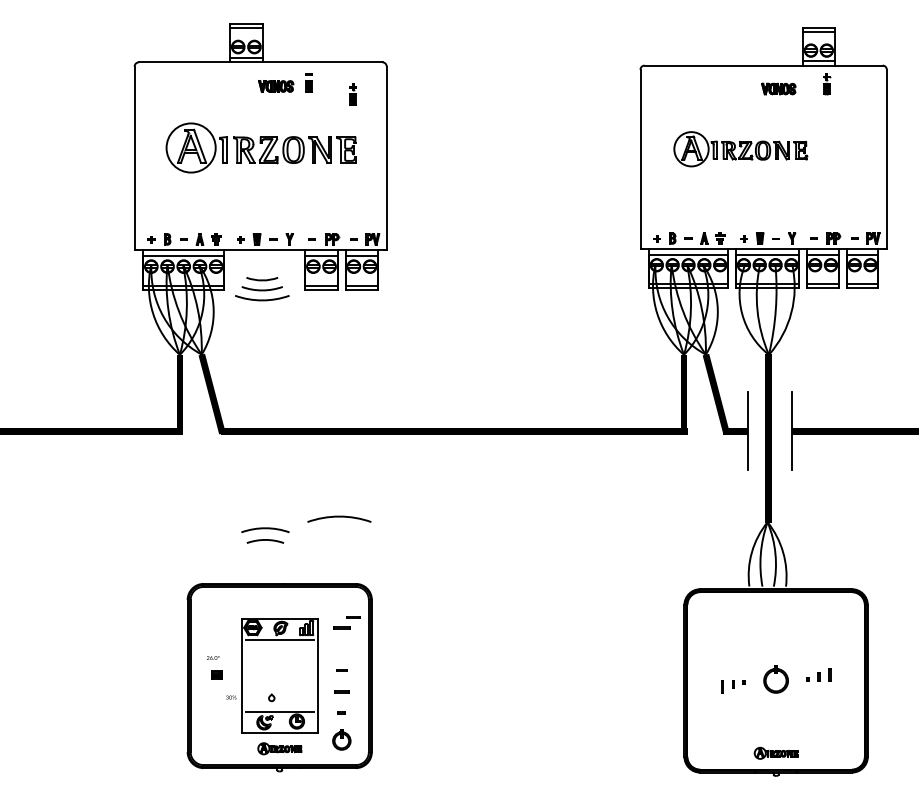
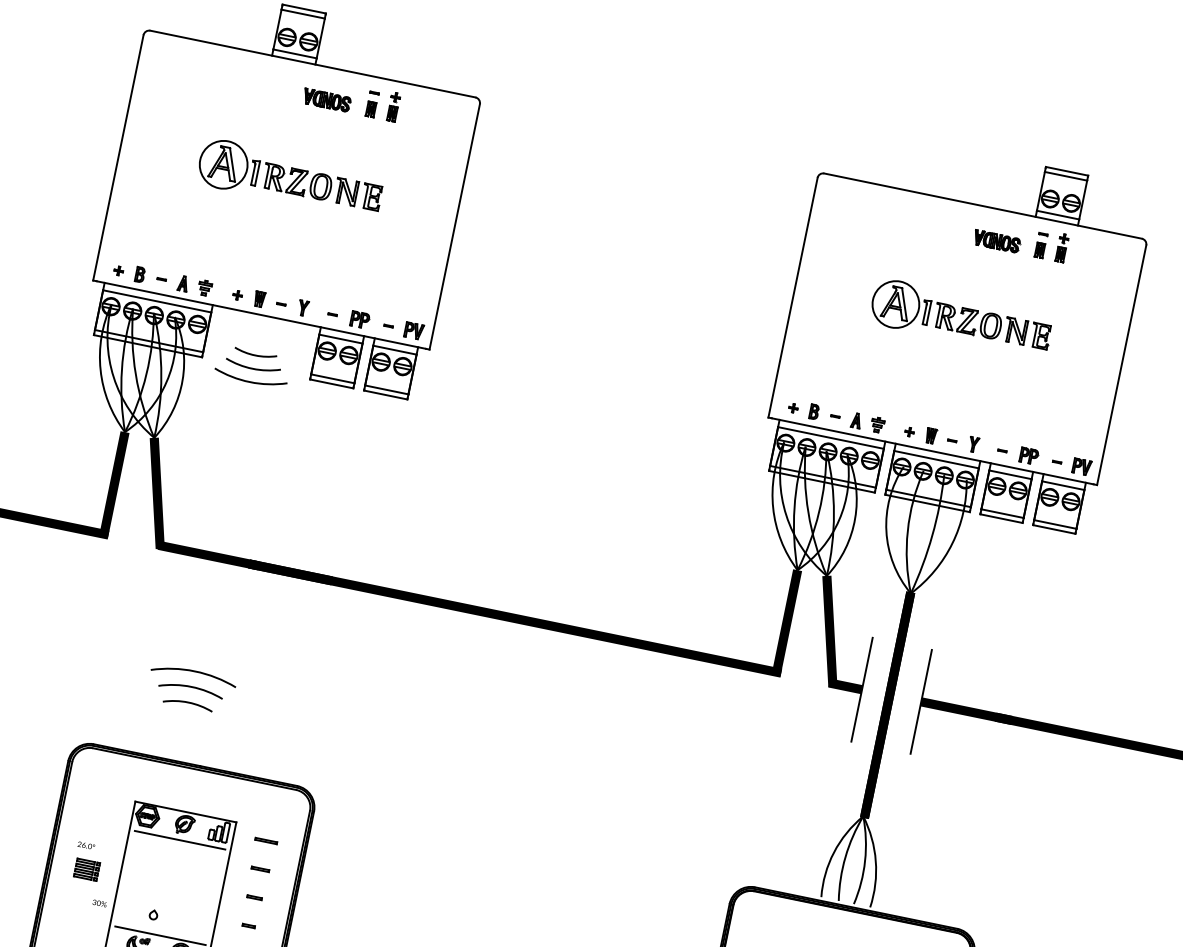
part: (811, 85) -> (1041, 245), added
part: (352, 94) -> (392, 107), moved
part: (261, 147) -> (290, 177), size x0.71
part: (740, 149) -> (961, 318), moved
arc: (339, 517) -> (194, 672), moved
line: (353, 617) -> (259, 869), moved
part: (217, 675) -> (87, 870), size x1.67
part: (341, 691) -> (248, 925), size x0.62

